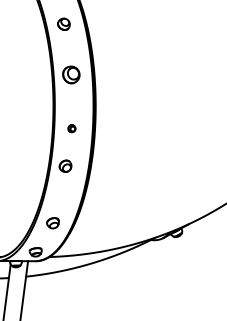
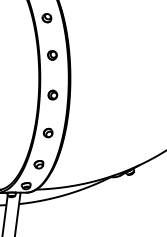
part: (71, 74) -> (52, 55), size x0.71
part: (71, 128) -> (52, 94), size x1.67
part: (65, 165) -> (48, 132), moved

